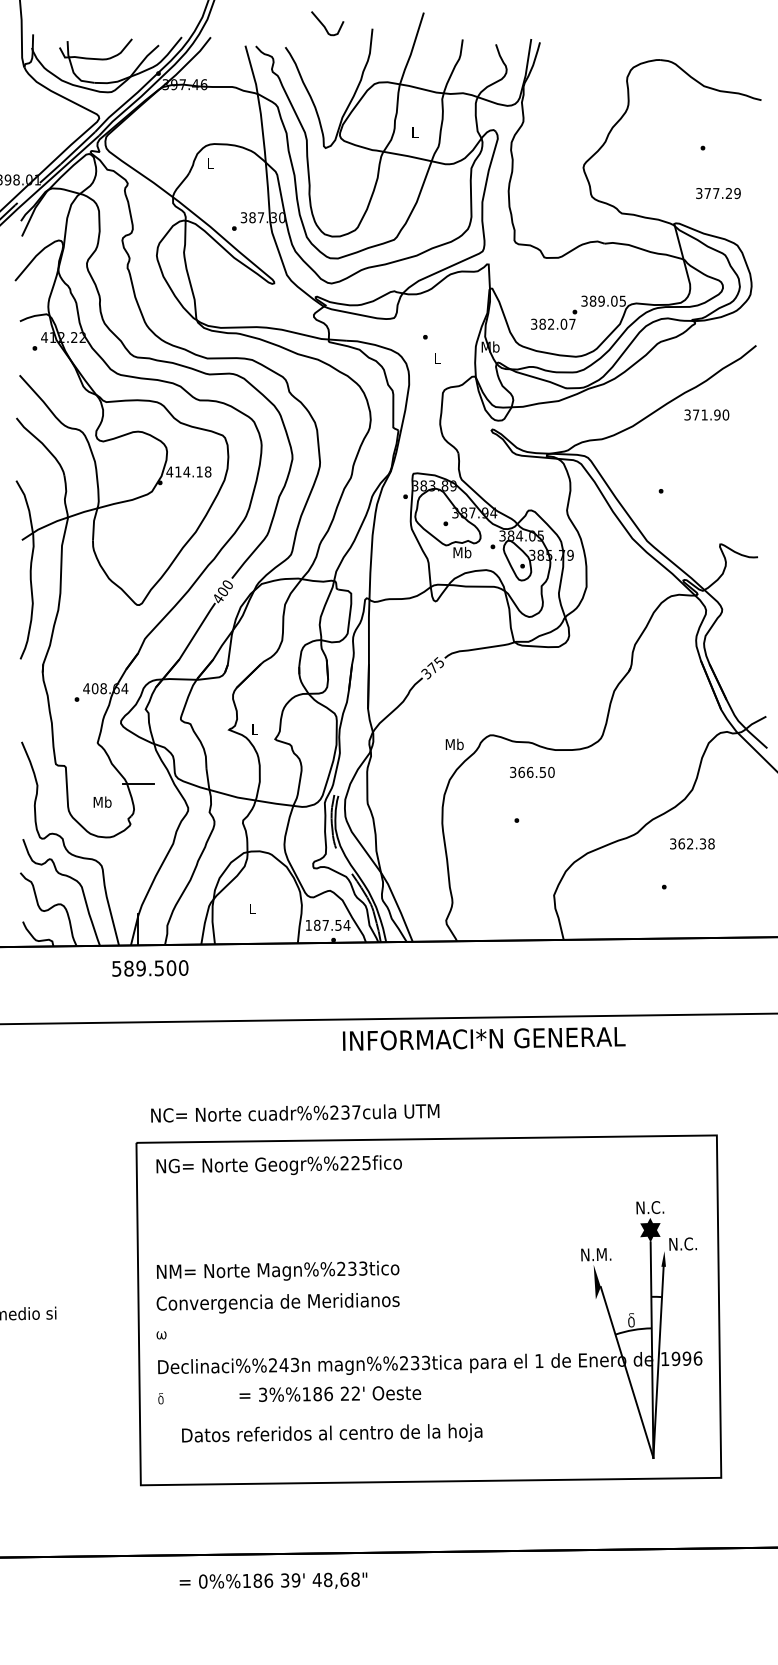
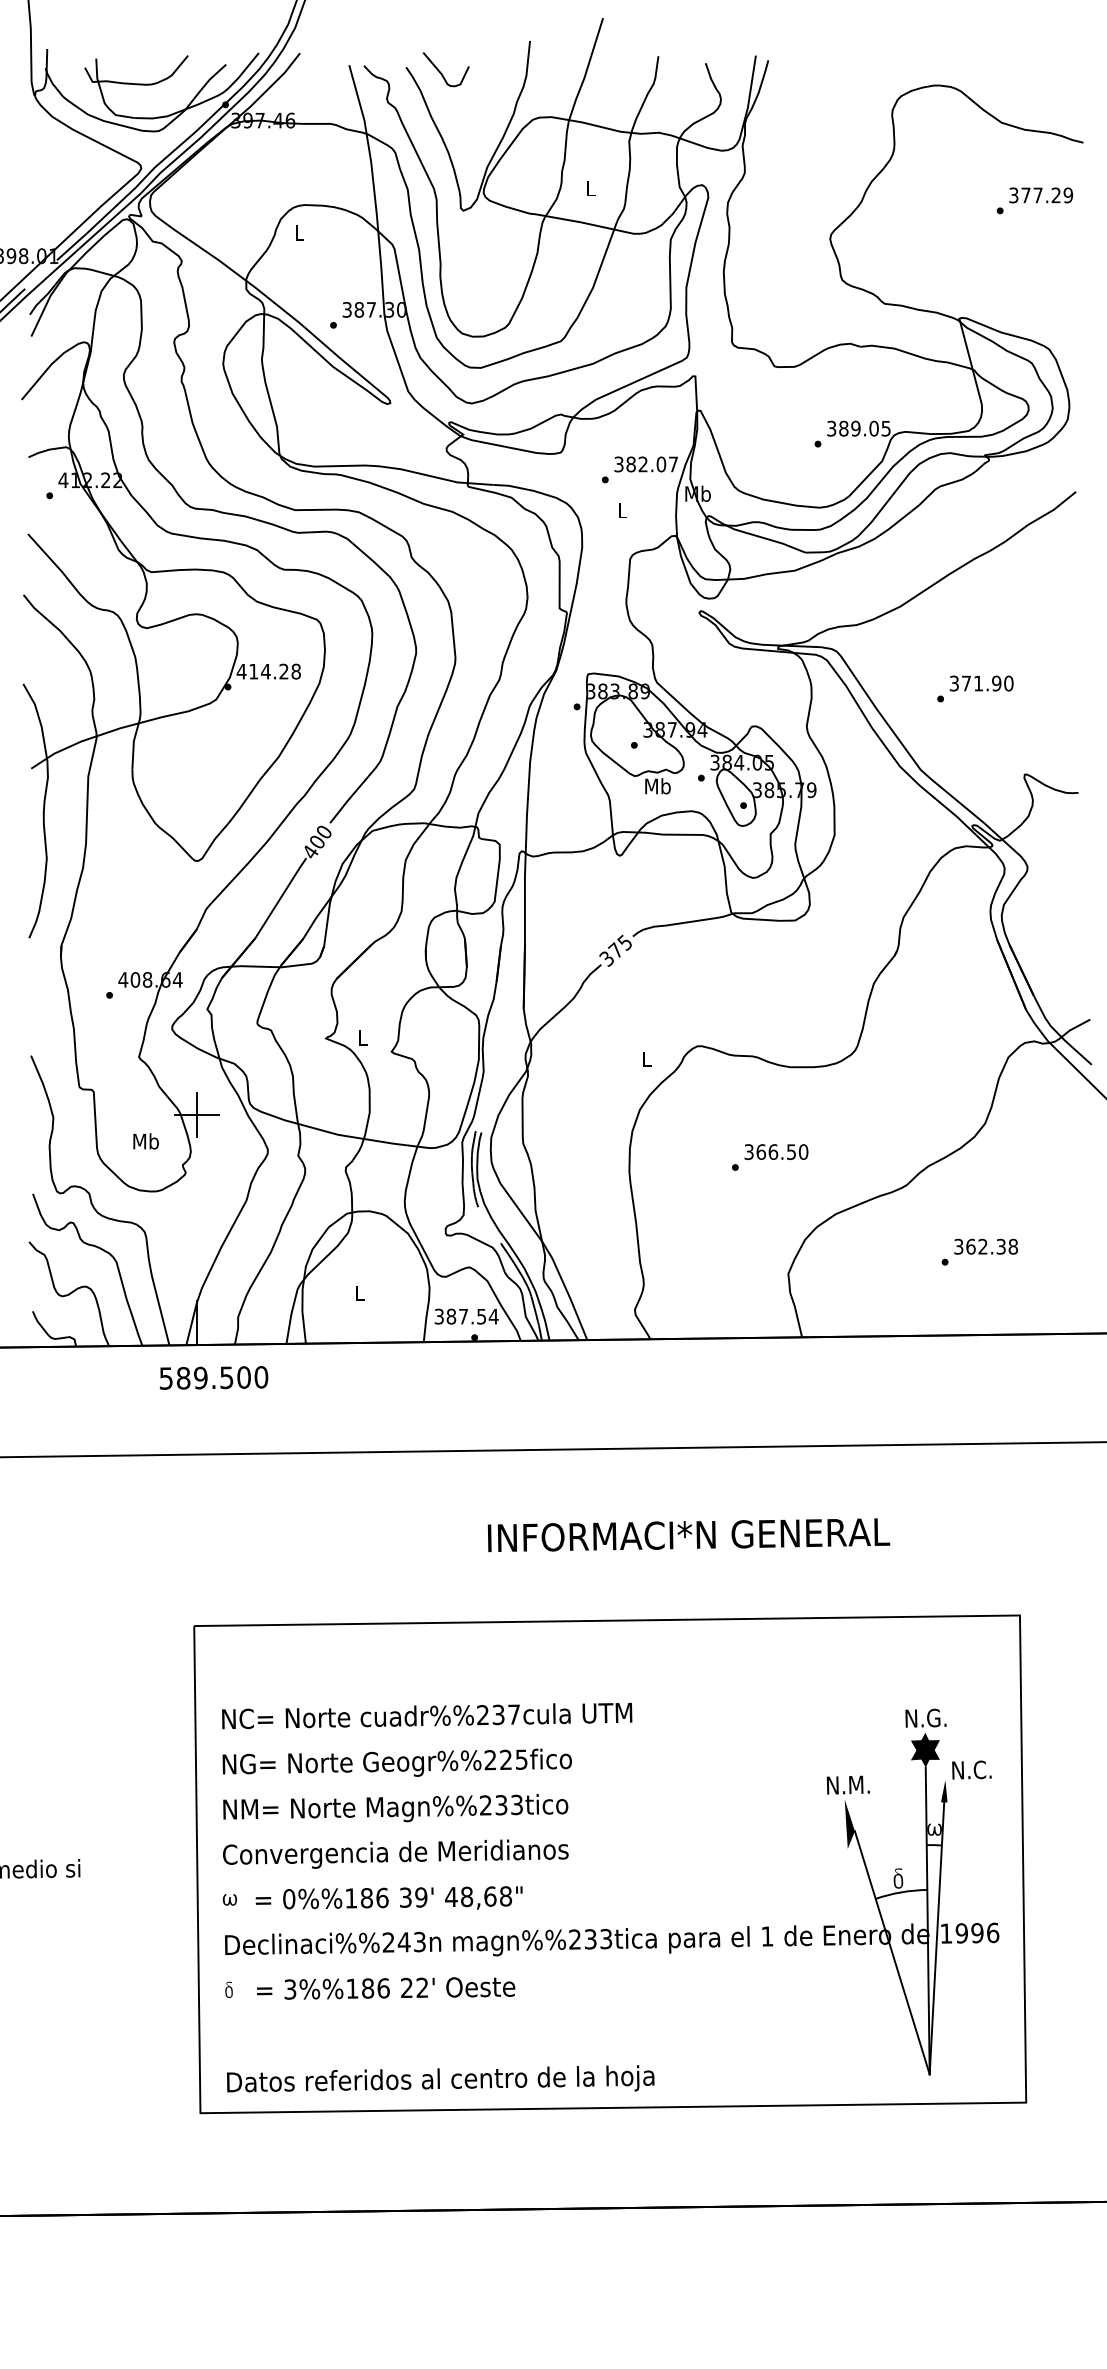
curve: (324, 25) -> (441, 72), moved
text: (718, 193) -> (1041, 195), moved
text: (552, 324) -> (645, 464), moved
text: (706, 414) -> (981, 683), moved
text: (199, 471) -> (283, 671), 414.18 -> 414.28
text: (454, 744) -> (646, 1059), Mb -> L
text: (532, 772) -> (776, 1151), moved
line: (138, 783) -> (196, 1115), added
text: (691, 843) -> (985, 1246), moved
text: (308, 925) -> (438, 1316), 187.54 -> 387.54
text: (483, 1039) -> (688, 1535), moved
text: (295, 1112) -> (427, 1715), moved
text: (278, 1164) -> (396, 1762), moved
text: (661, 1207) -> (940, 1717), N.C. -> N.G.
fill: (656, 1285) -> (934, 1829), added
text: (330, 1394) -> (386, 1988), moved
text: (332, 1432) -> (440, 2078), moved
text: (273, 1580) -> (388, 1897), moved

